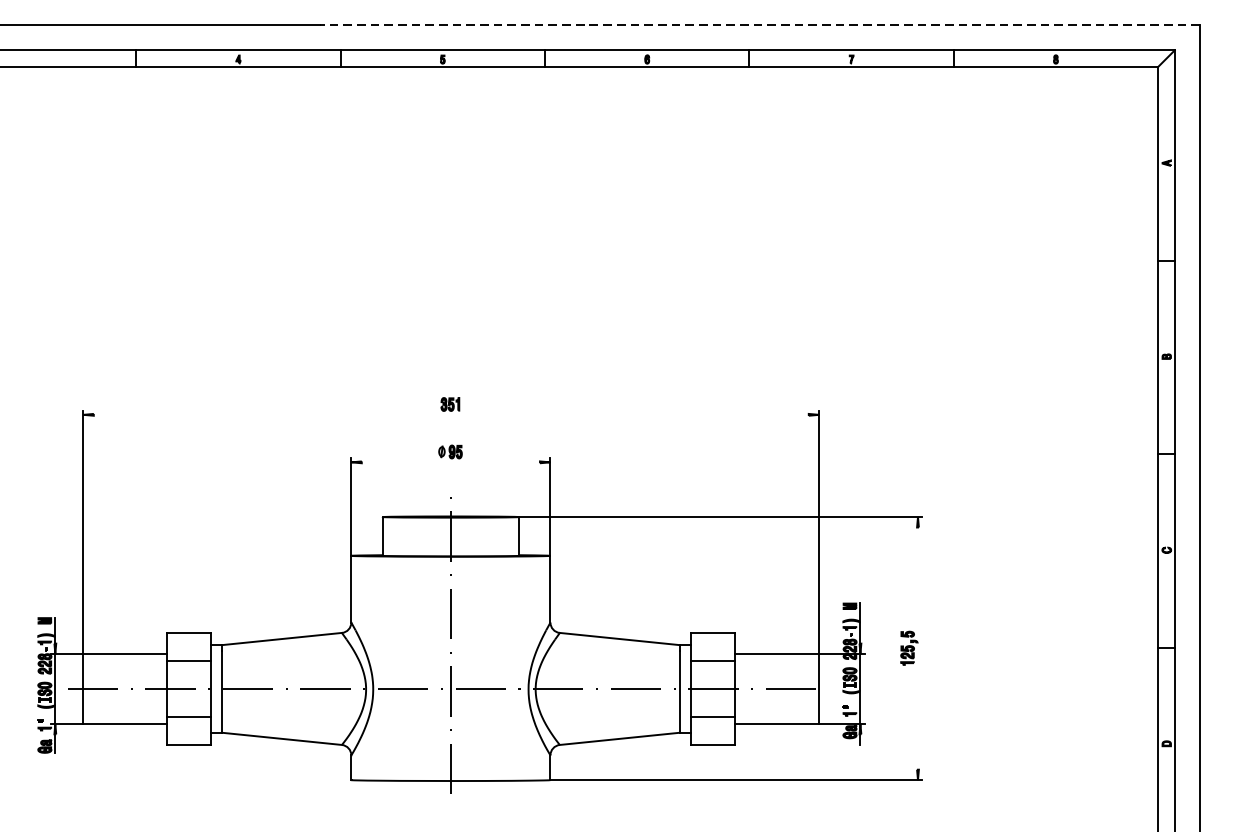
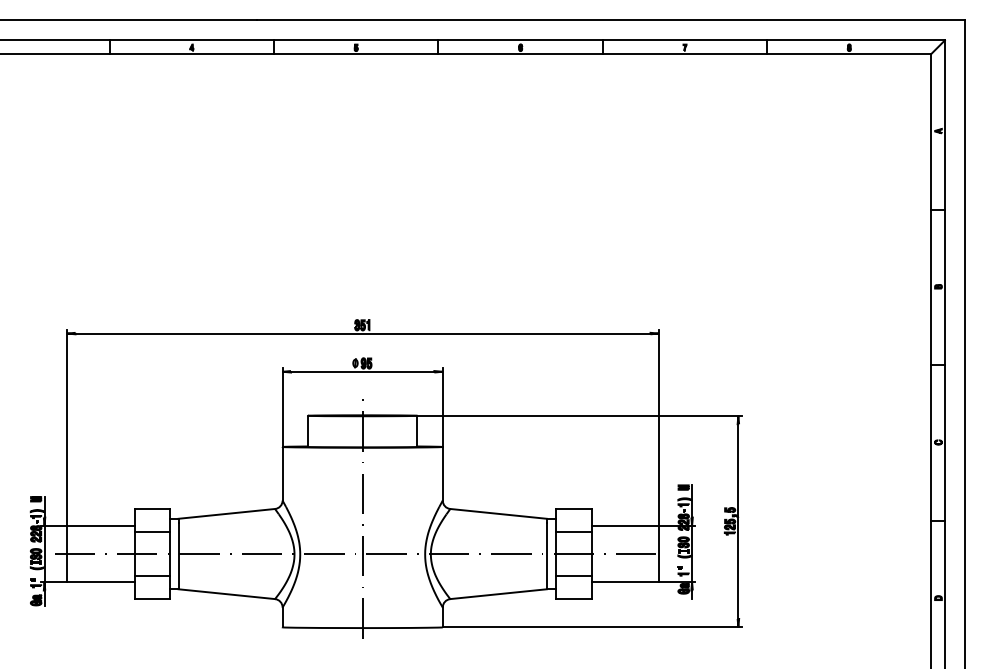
line: (758, 25) -> (610, 20), dashed -> solid
line: (450, 414) -> (362, 333), added
line: (450, 462) -> (362, 371), added
line: (918, 648) -> (738, 521), added

